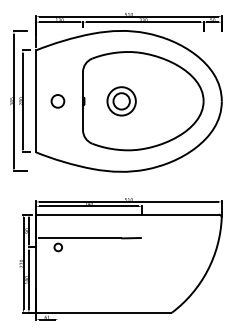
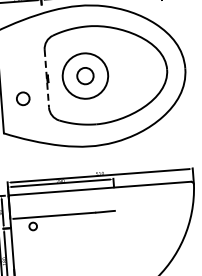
circle: (57, 101) -> (22, 98), moved
line: (83, 101) -> (47, 79), solid -> dashed
circle: (121, 101) -> (85, 76), size x1.6

